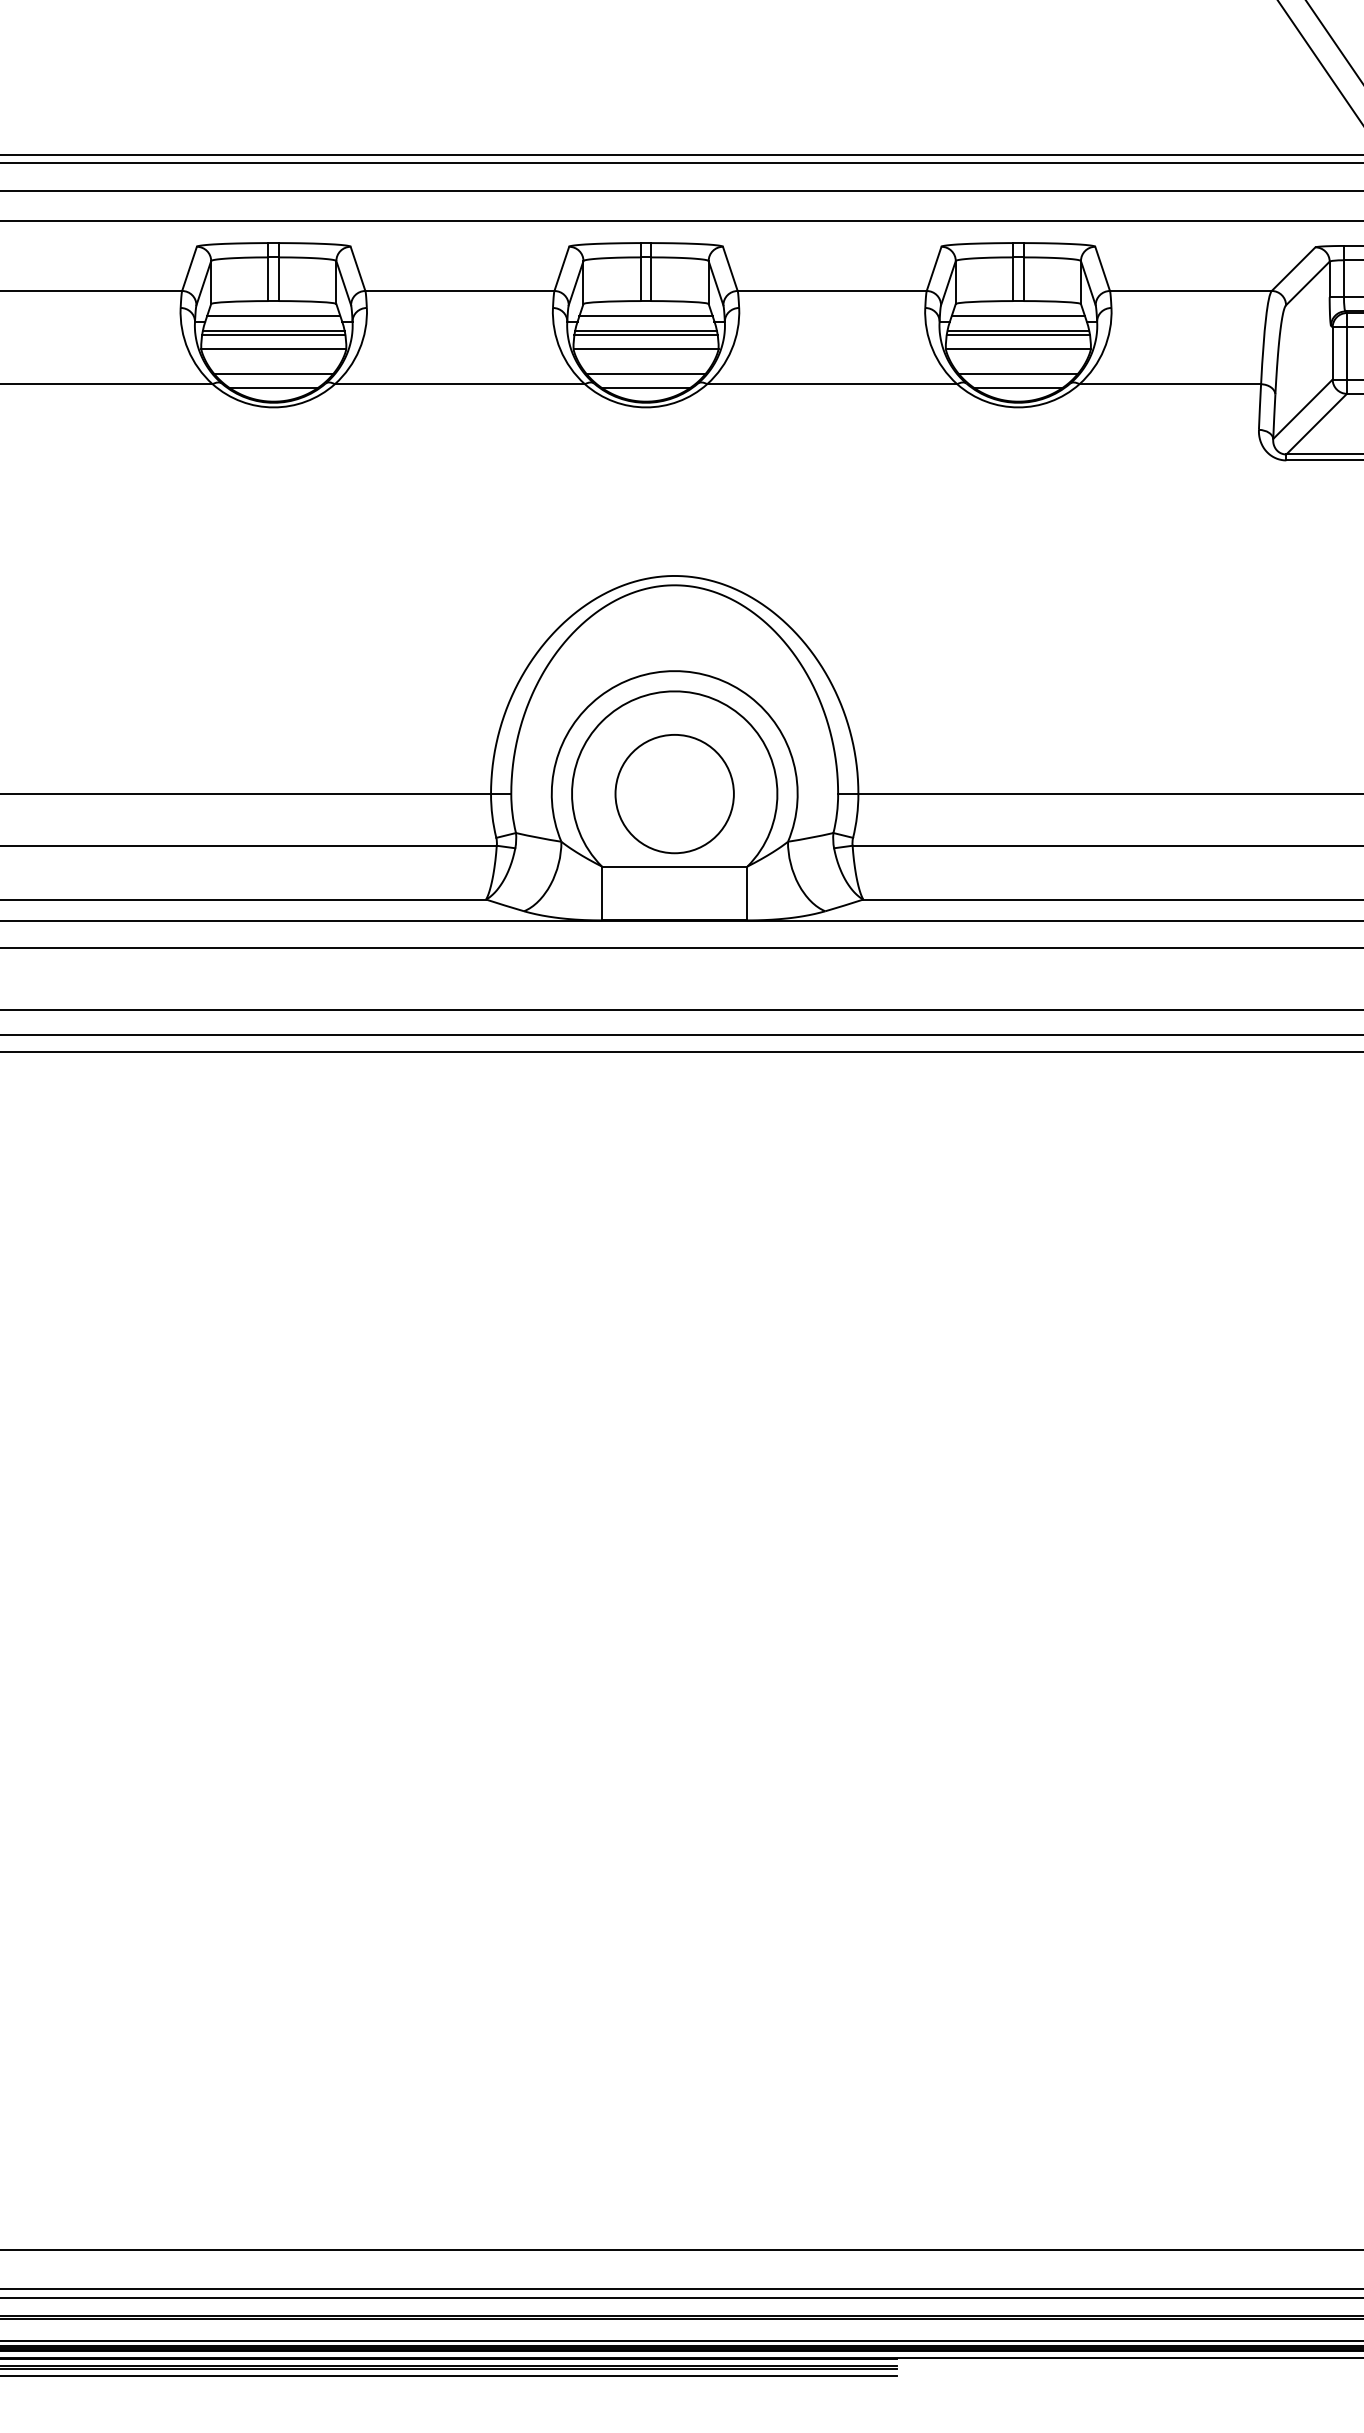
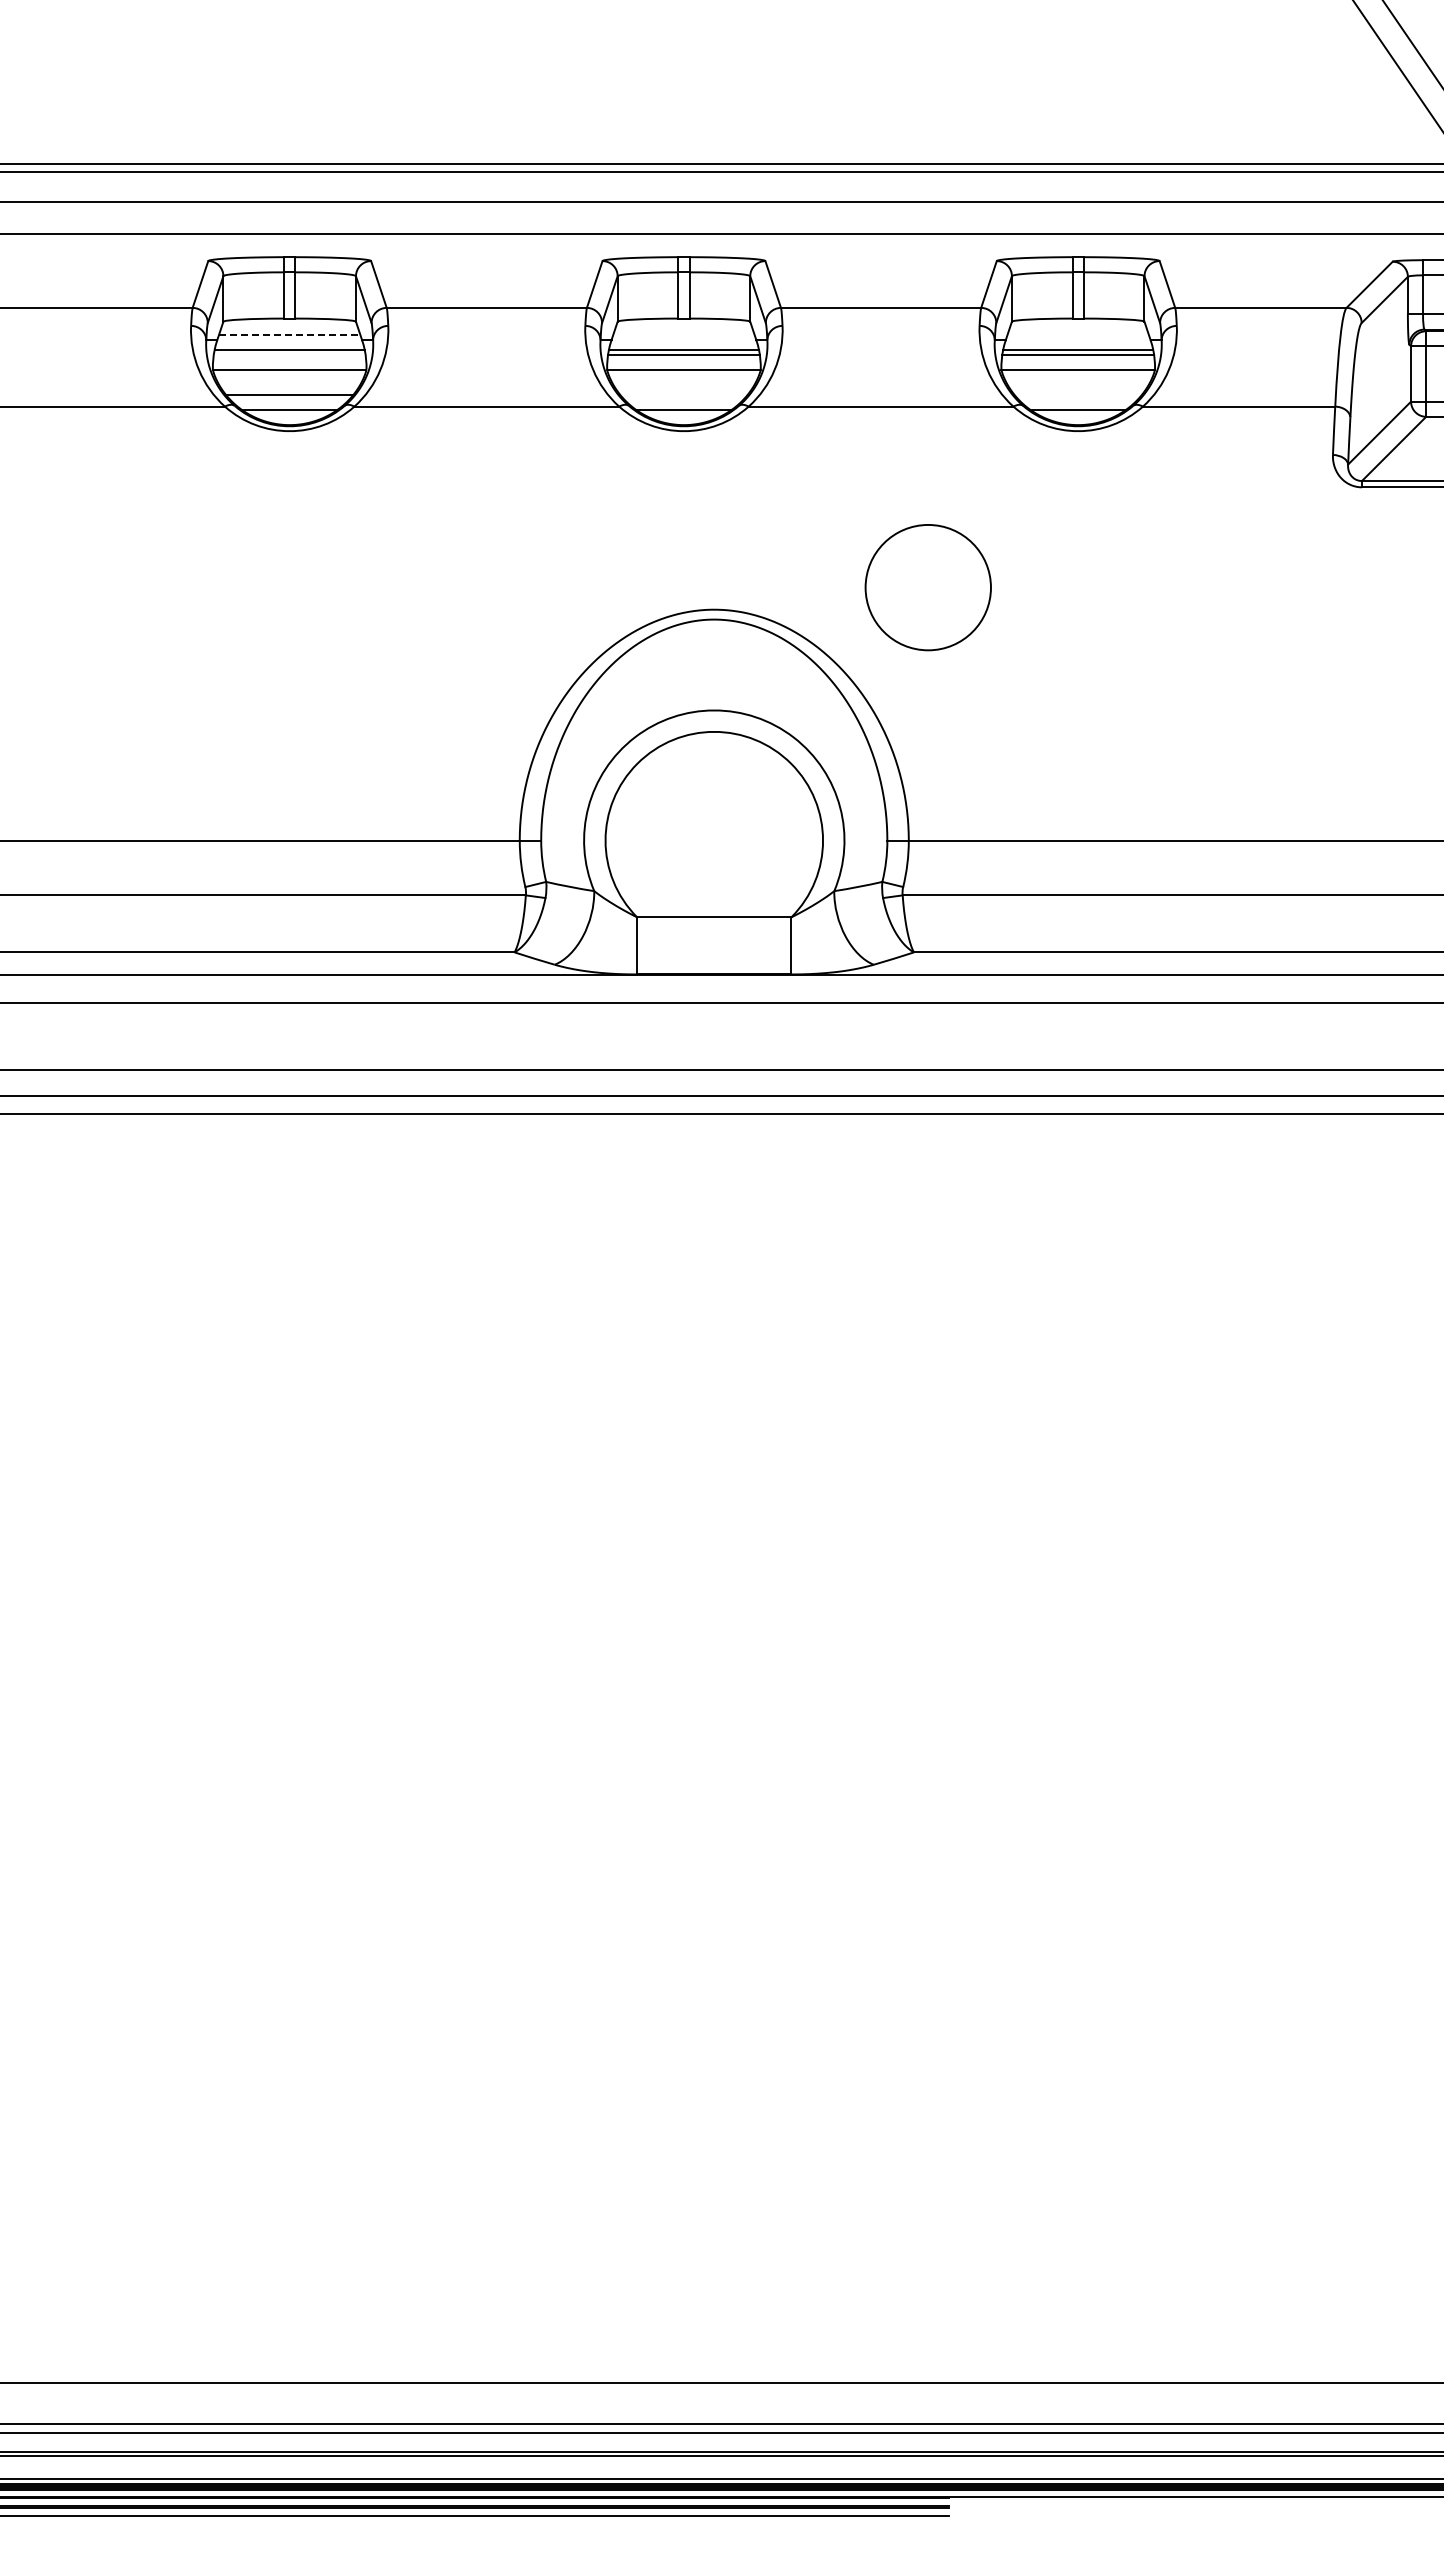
line: (273, 316) -> (289, 334), solid -> dashed
line: (645, 316) -> (683, 334), removed
line: (1017, 316) -> (1077, 334), removed
line: (273, 334) -> (289, 354), removed
line: (645, 373) -> (683, 395), removed
line: (1017, 373) -> (1077, 395), removed
circle: (673, 793) -> (927, 587), moved

